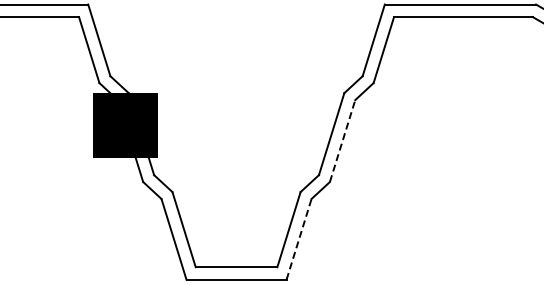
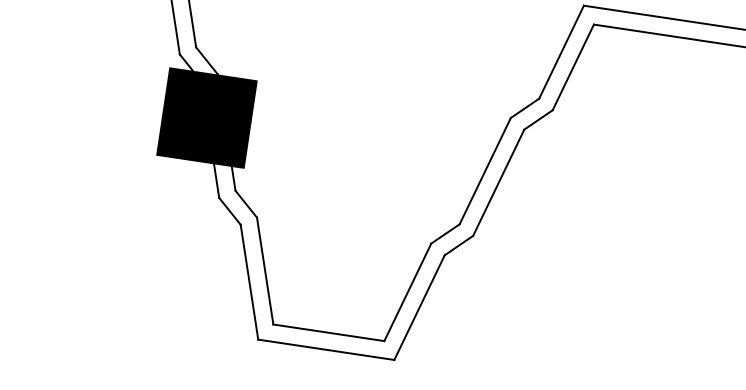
line: (342, 141) -> (498, 183), dashed -> solid
line: (299, 238) -> (420, 306), dashed -> solid

